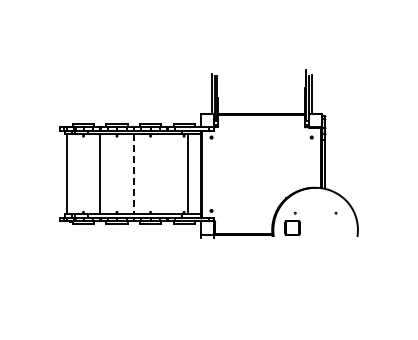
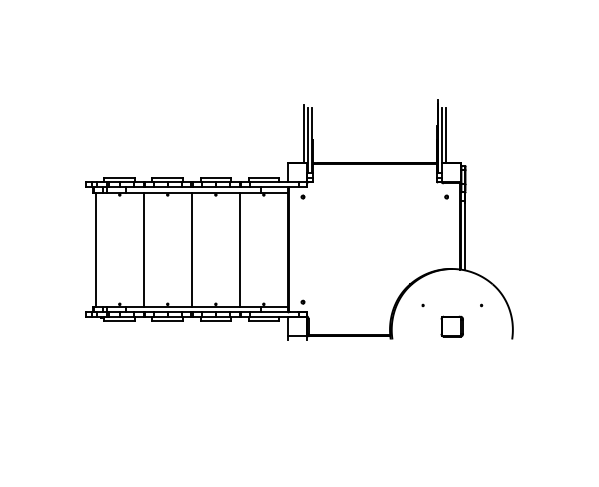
line: (133, 174) -> (191, 249), dashed -> solid
line: (188, 174) -> (240, 249), moved
part: (292, 227) -> (452, 325), moved

